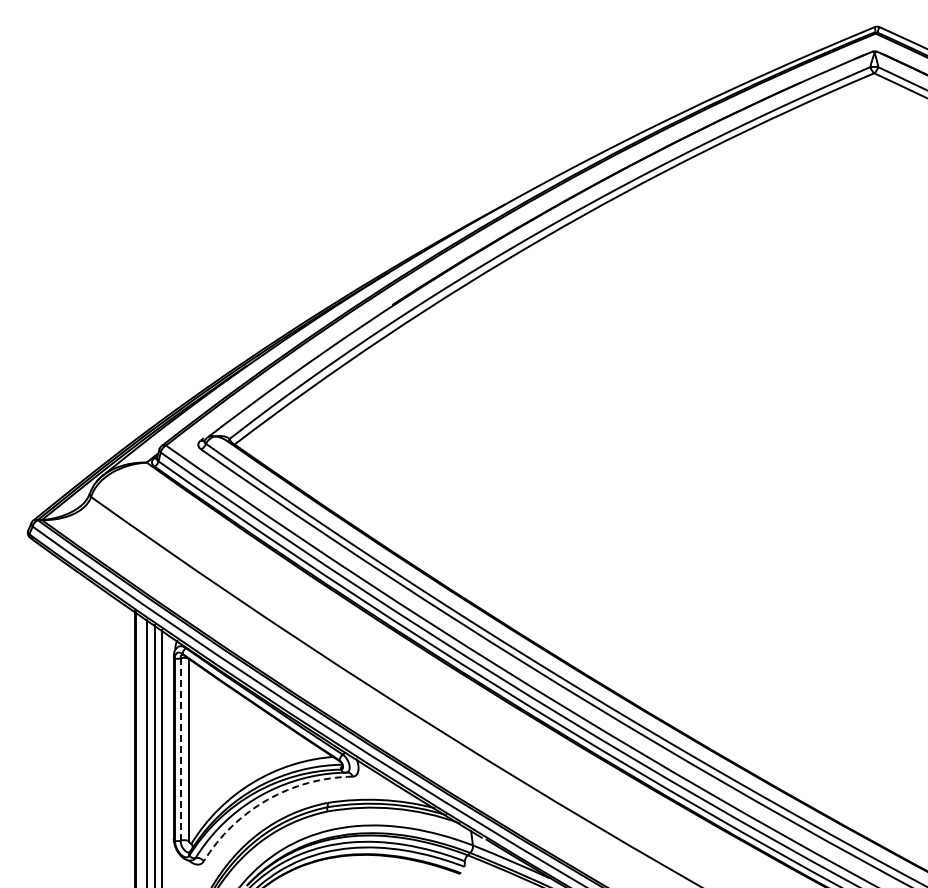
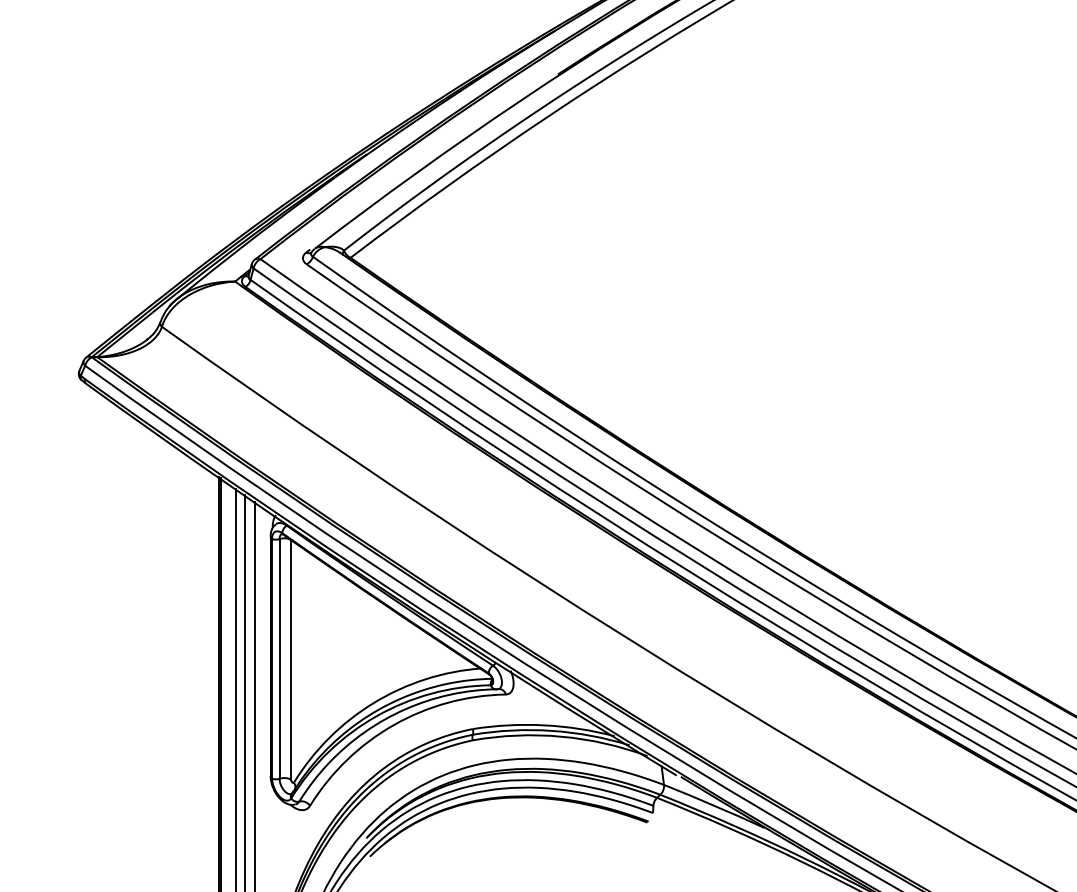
line: (180, 750) -> (279, 660), dashed -> solid
arc: (267, 799) -> (393, 724), dashed -> solid

